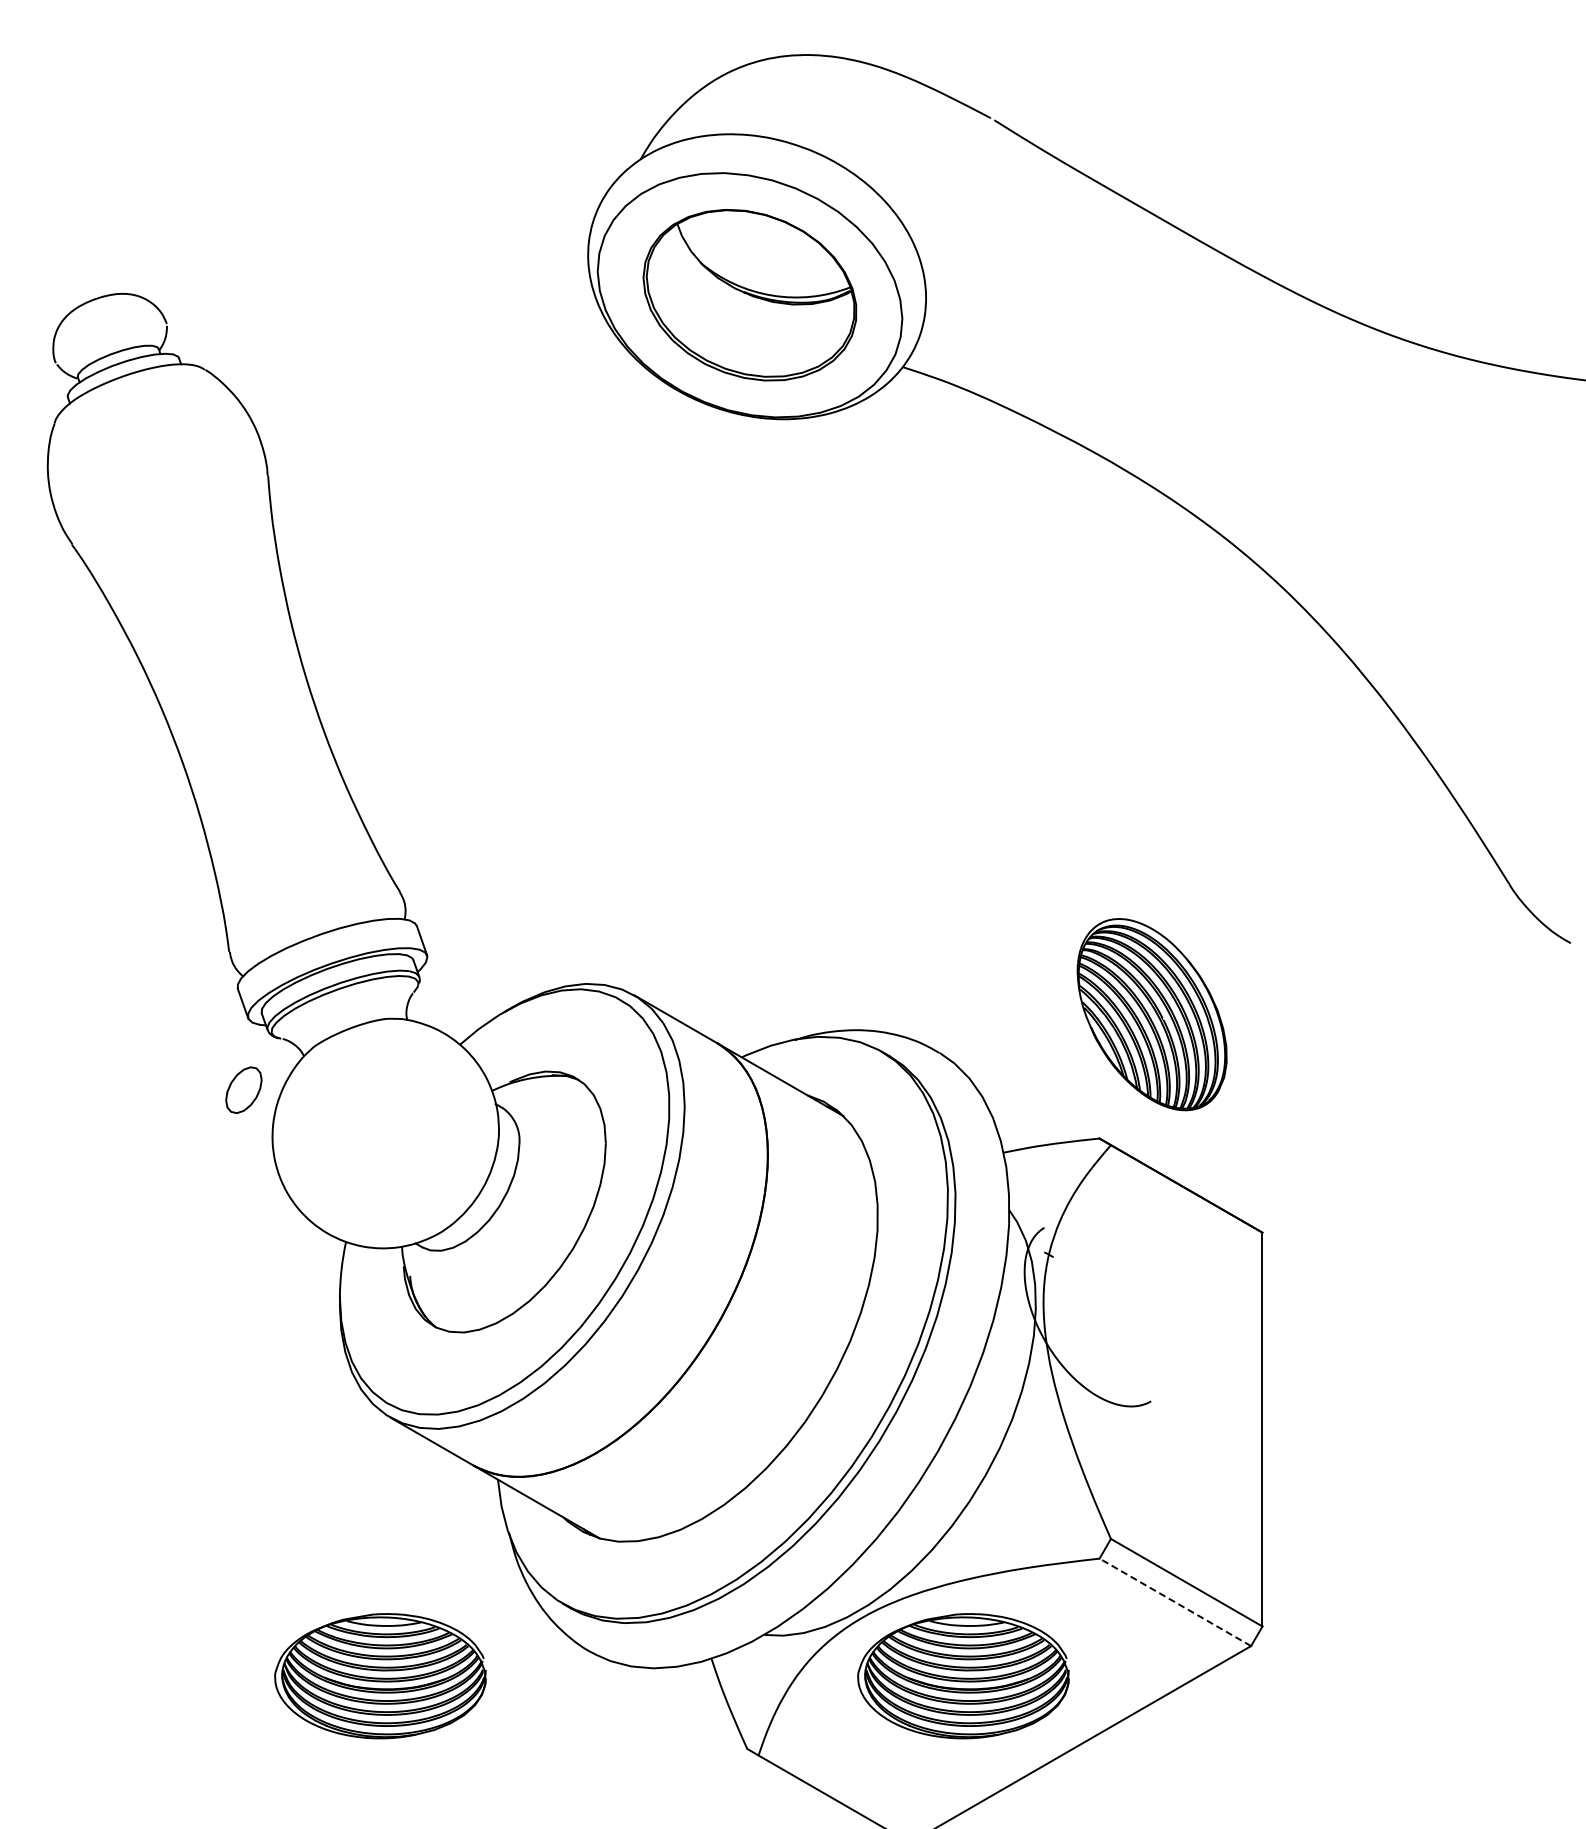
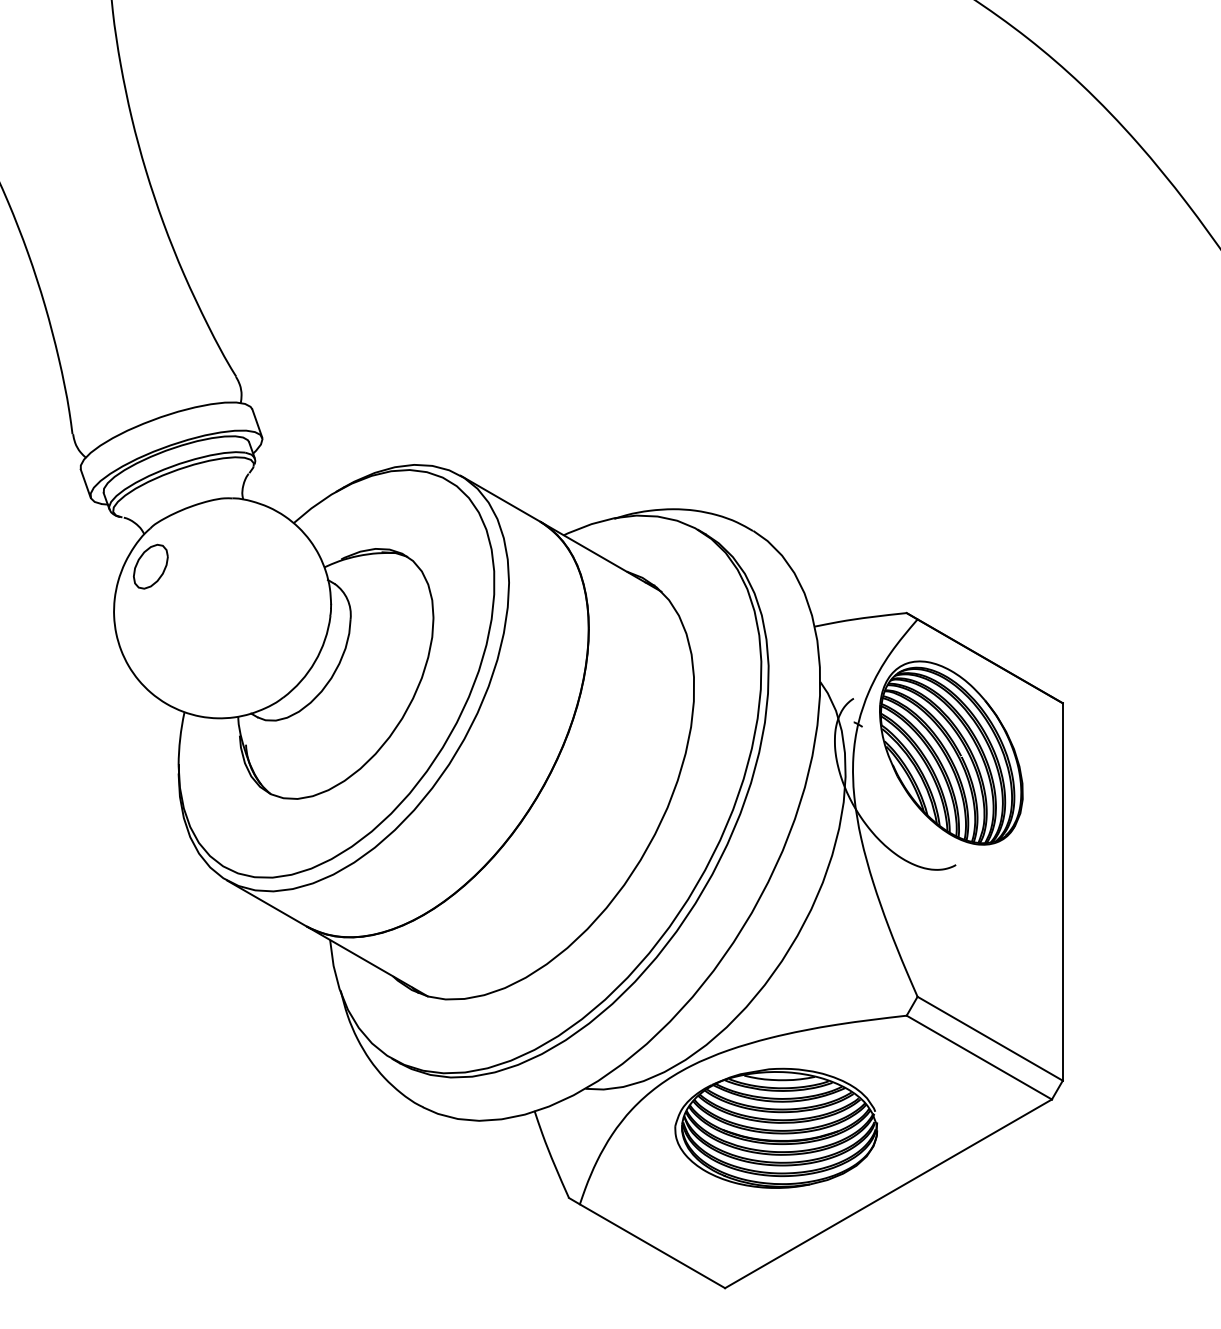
part: (1151, 1014) -> (950, 752), moved
part: (243, 1089) -> (150, 566), moved
line: (1174, 1602) -> (978, 1057), dashed -> solid
part: (380, 1676) -> (217, 1128), removed

